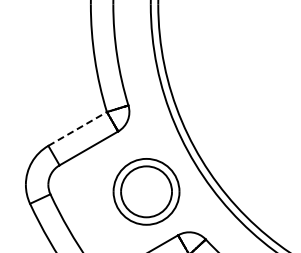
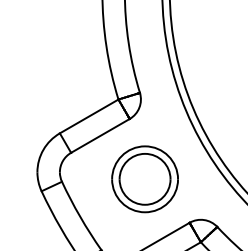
line: (77, 128) -> (89, 115), dashed -> solid
part: (146, 191) -> (145, 178), moved

